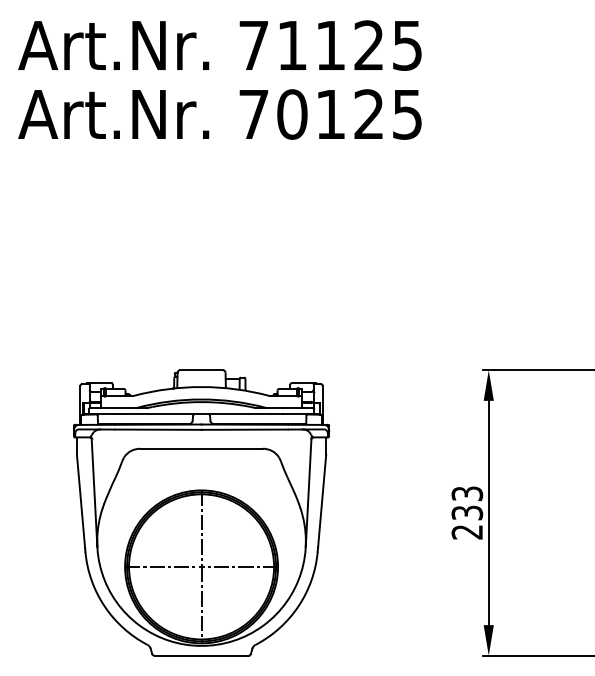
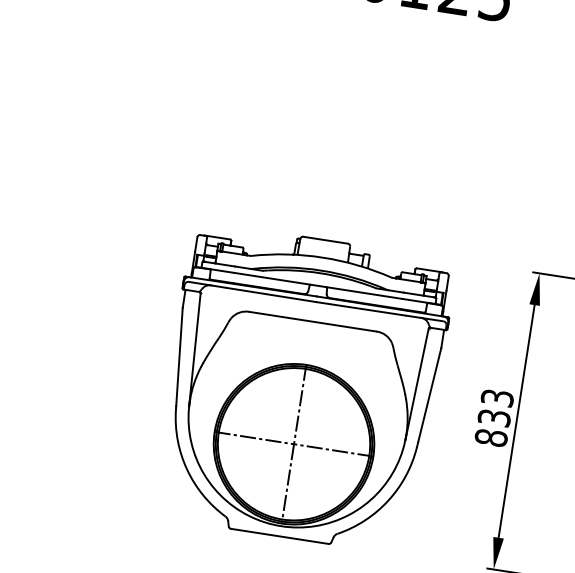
part: (201, 512) -> (302, 387), moved
text: (467, 531) -> (491, 437), 233 -> 833

